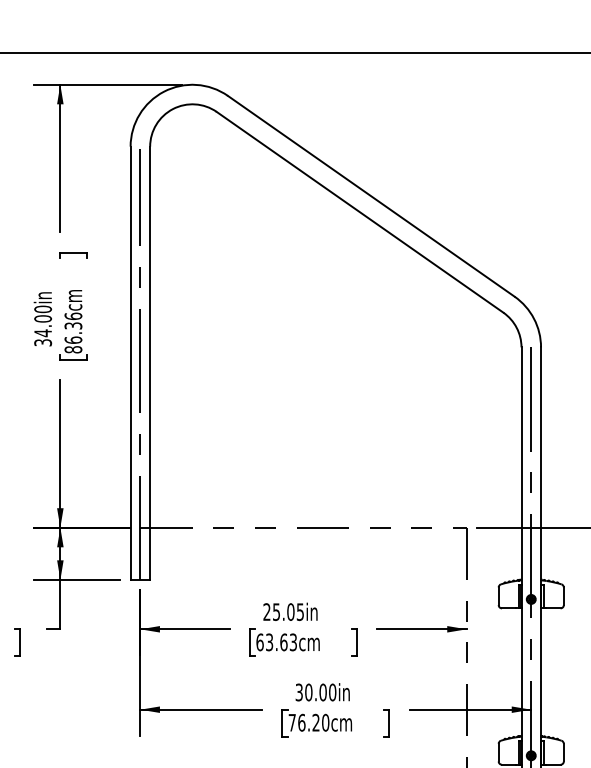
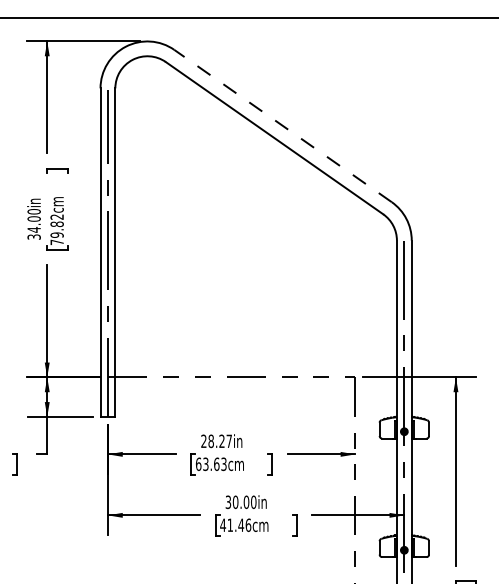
line: (371, 196) -> (283, 126), solid -> dashed
text: (72, 332) -> (56, 229), 86.36cm -> 79.82cm
text: (287, 612) -> (219, 441), 25.05in -> 28.27in
text: (308, 721) -> (235, 524), 76.20cm -> 41.46cm

